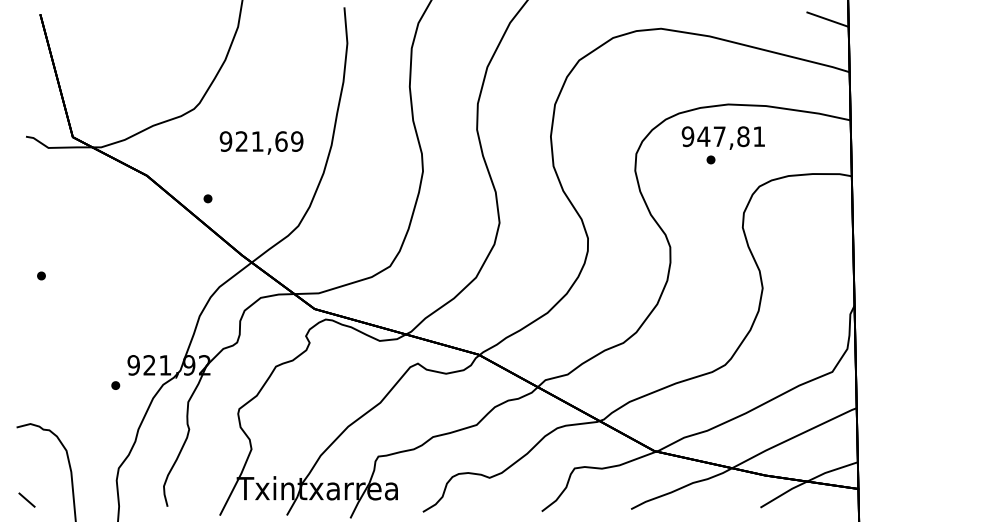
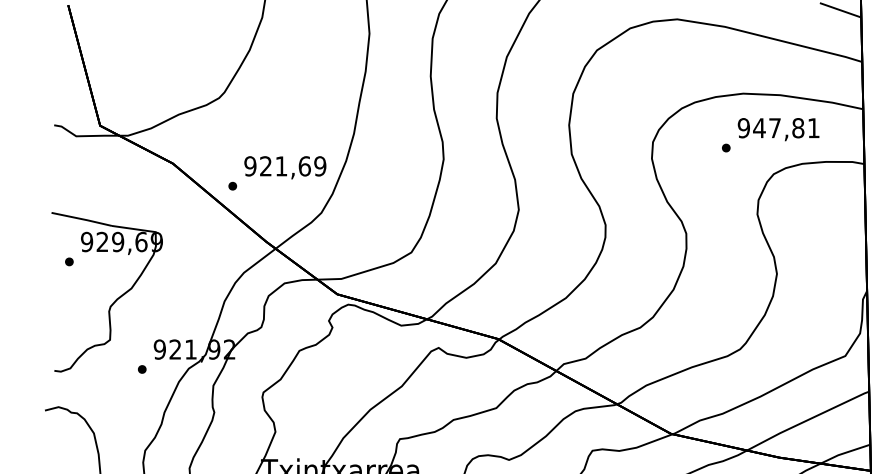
text: (722, 137) -> (777, 128), moved
text: (261, 142) -> (285, 167), moved
part: (88, 314) -> (115, 299), added

